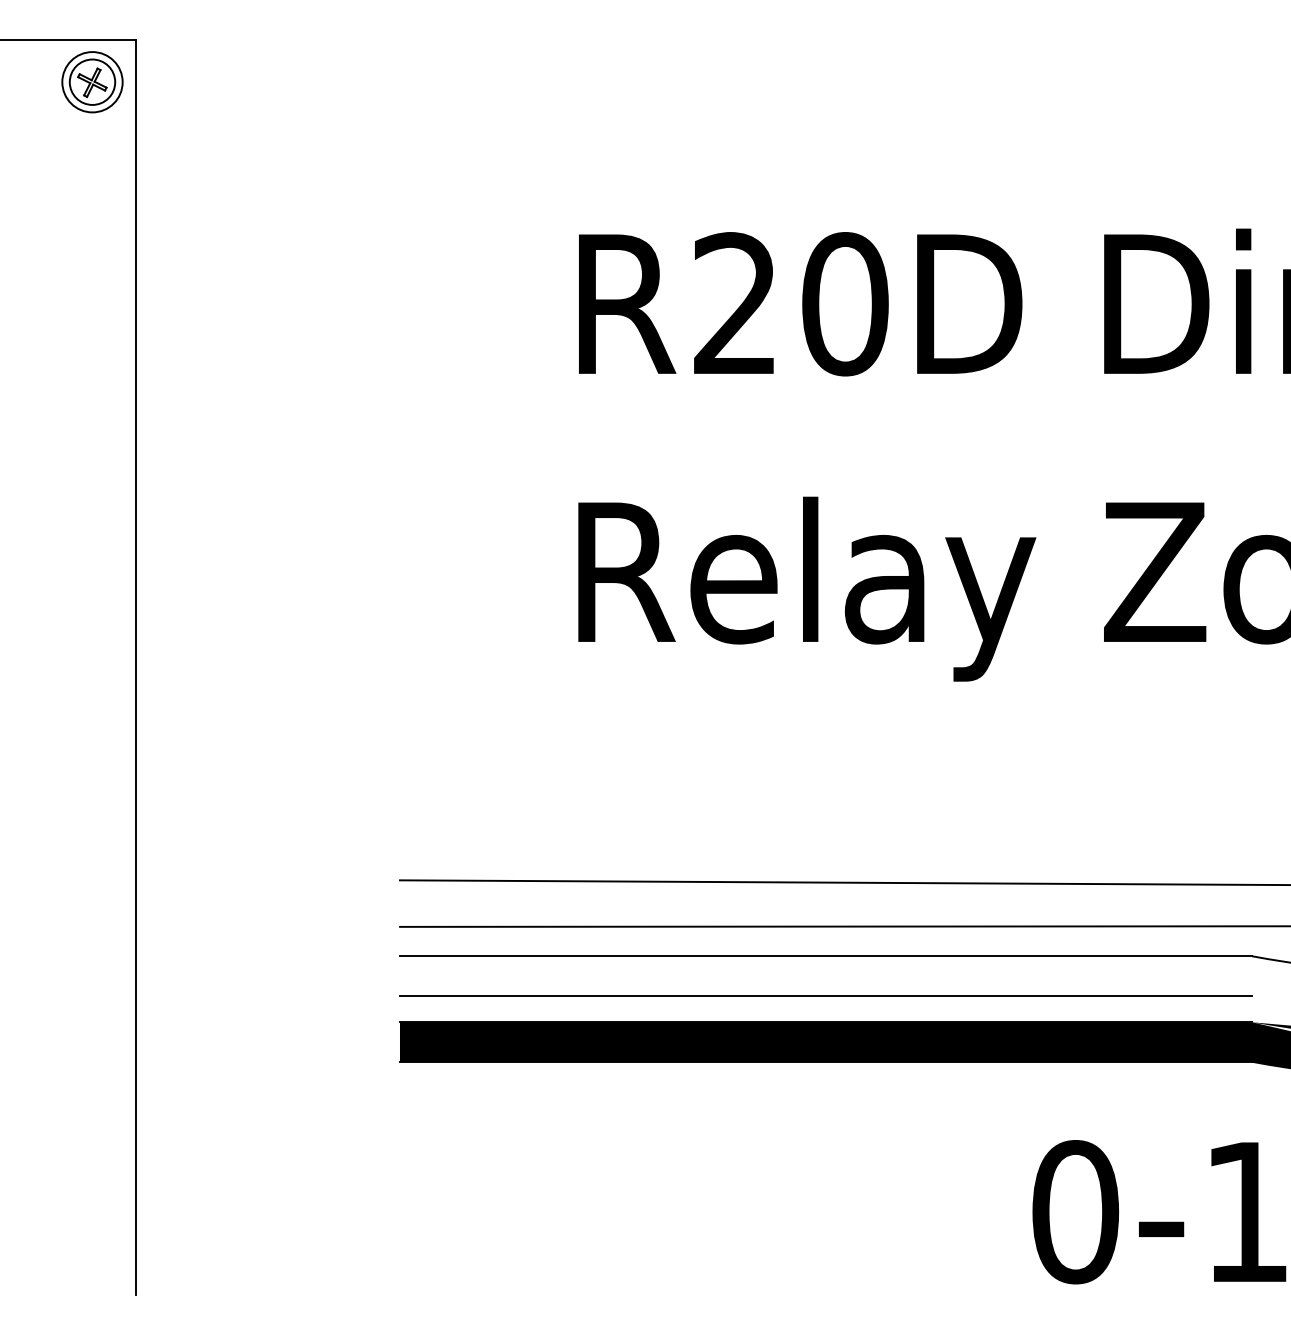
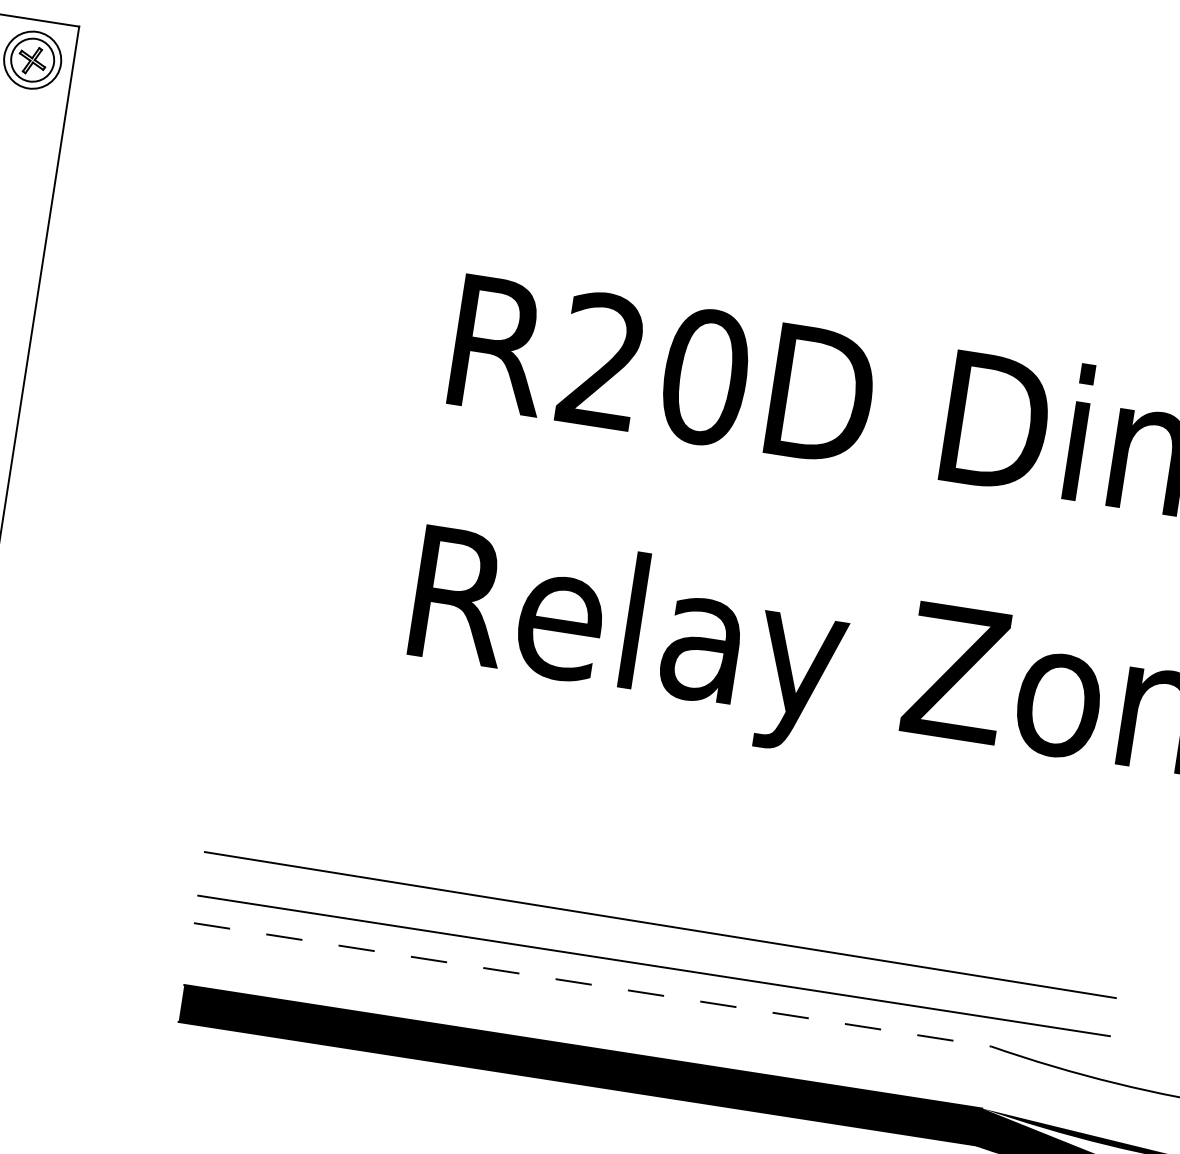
line: (826, 956) -> (593, 985), solid -> dashed
line: (825, 995) -> (586, 1021), removed

